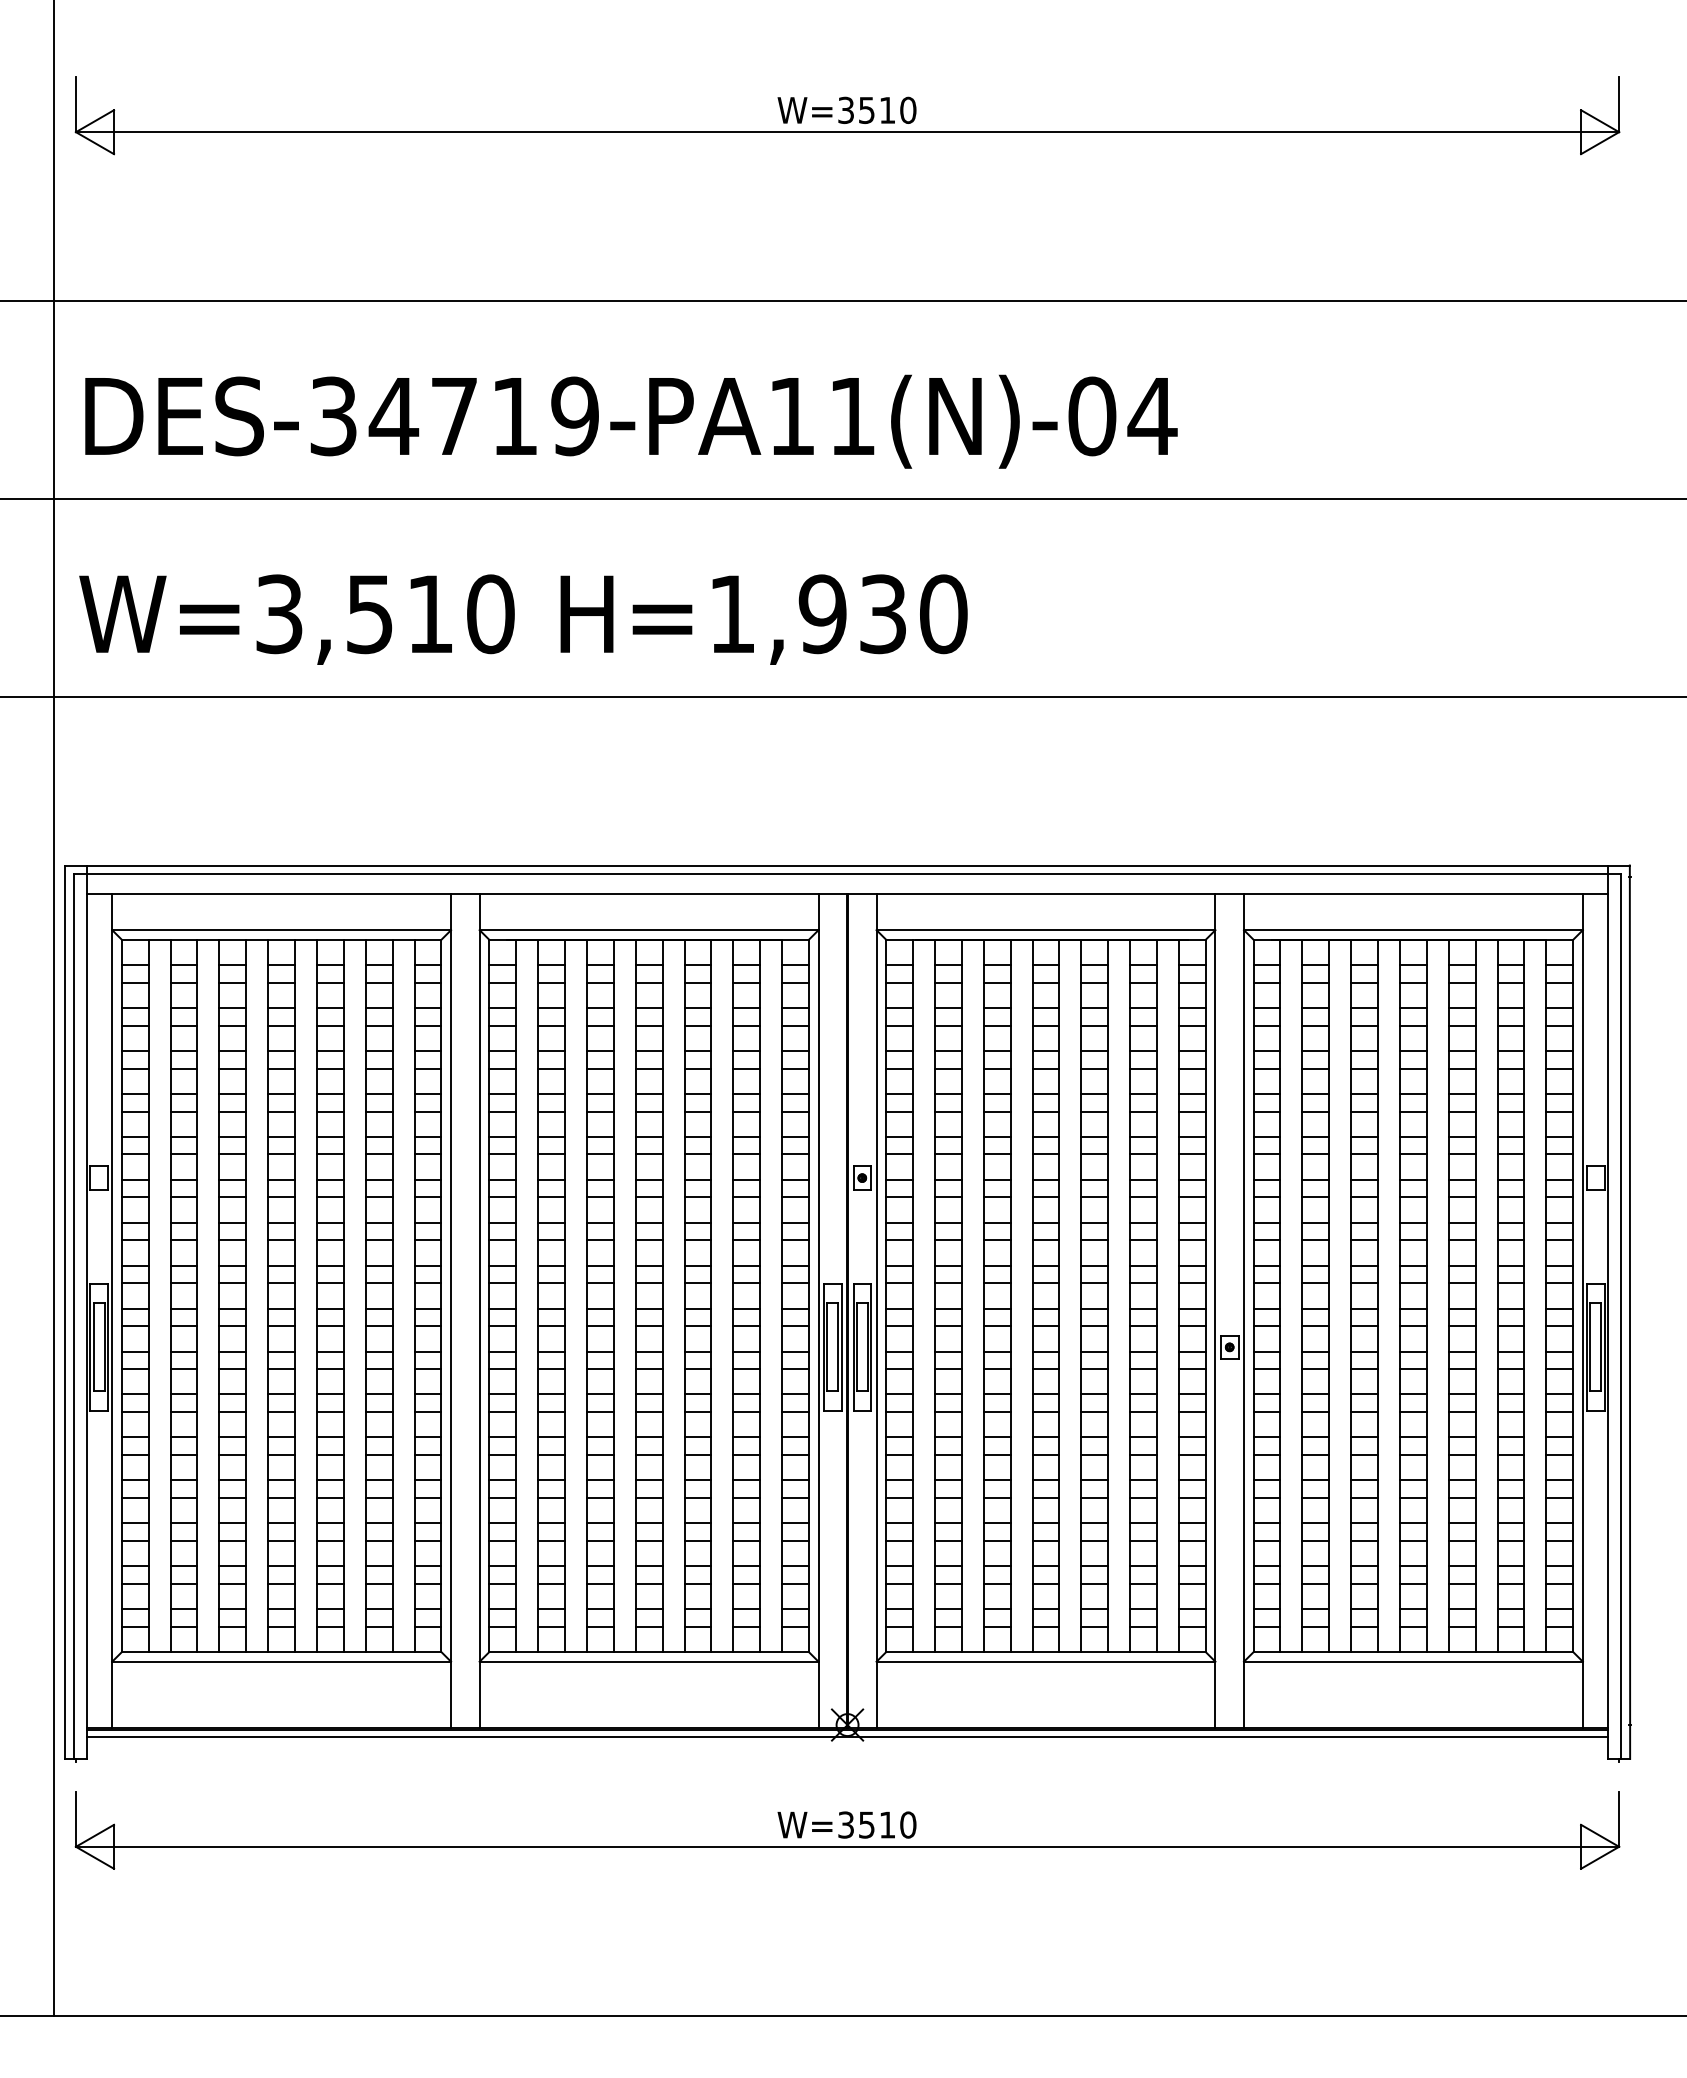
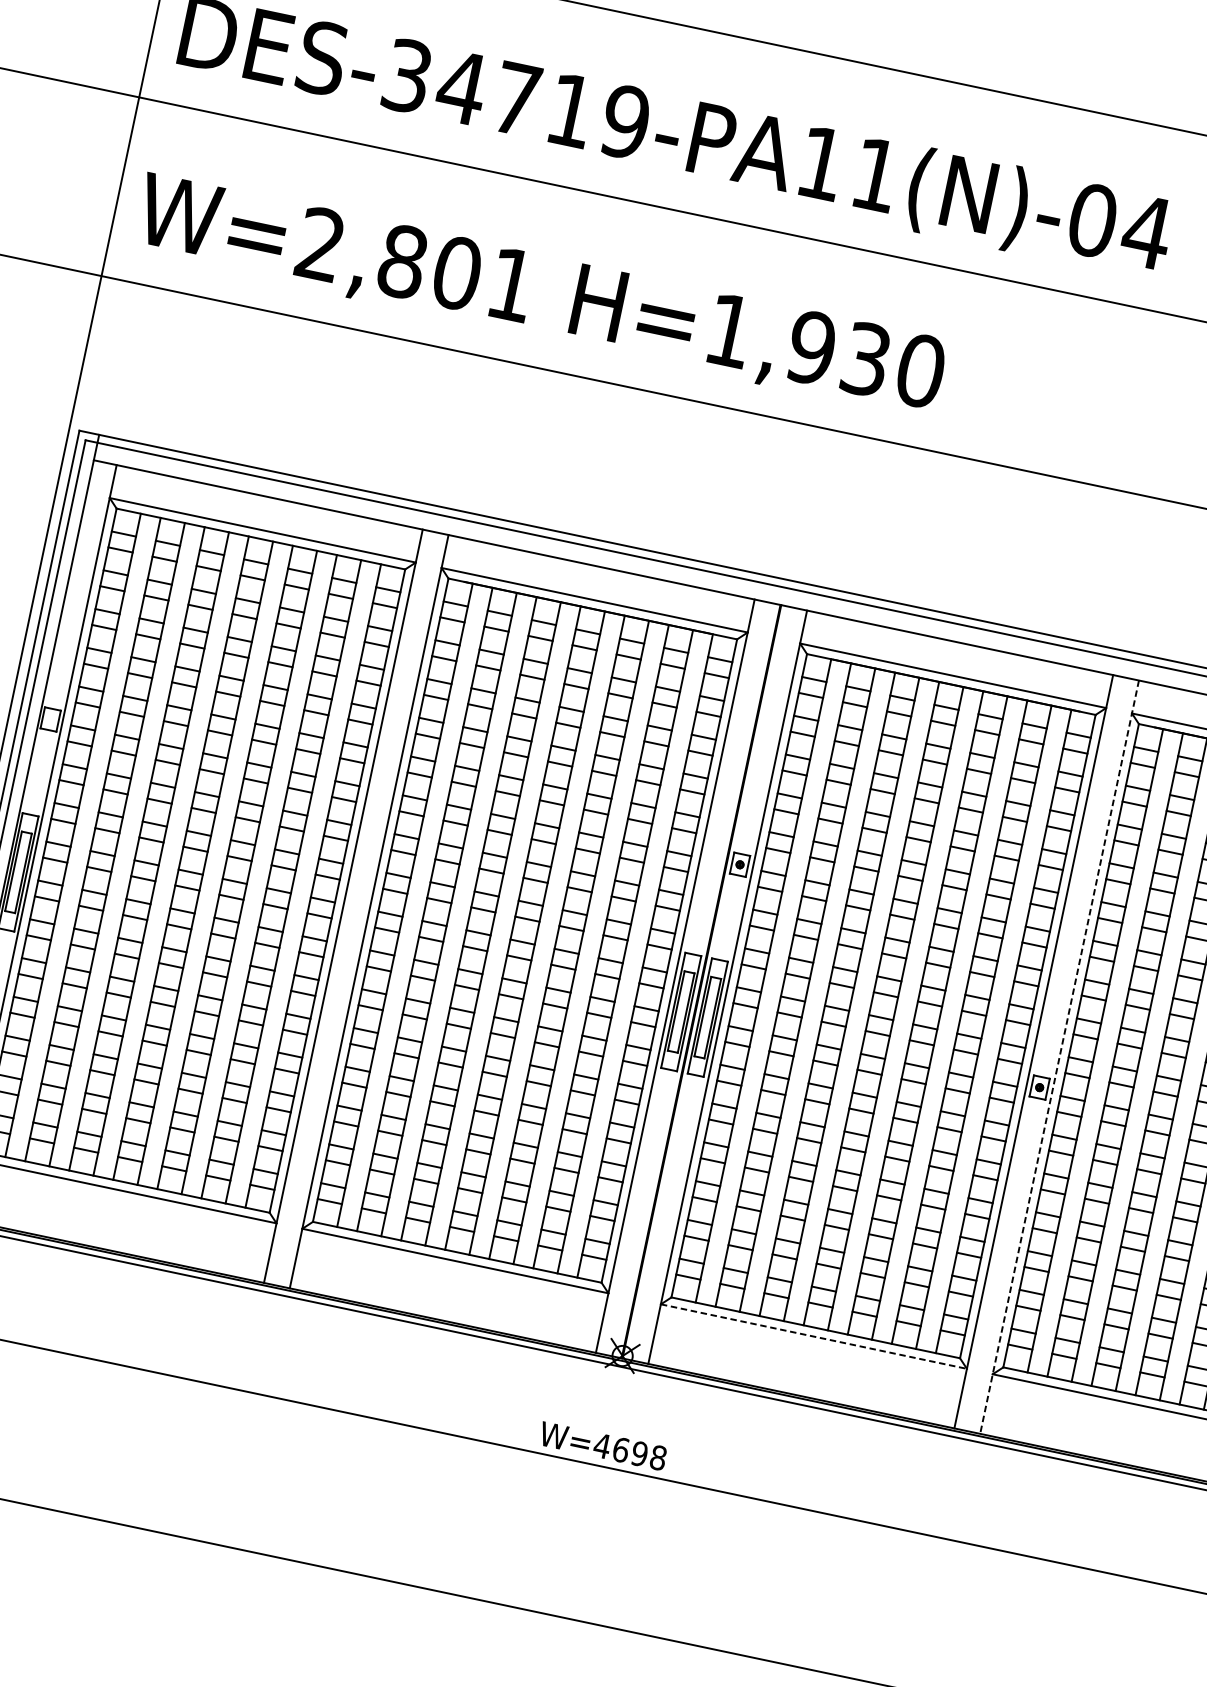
text: (385, 614) -> (416, 264), W=3,510 -> W=2,801
line: (1243, 1311) -> (1058, 1057), solid -> dashed
line: (1046, 1661) -> (814, 1336), solid -> dashed
text: (876, 1824) -> (629, 1451), W=3510 -> W=4698

